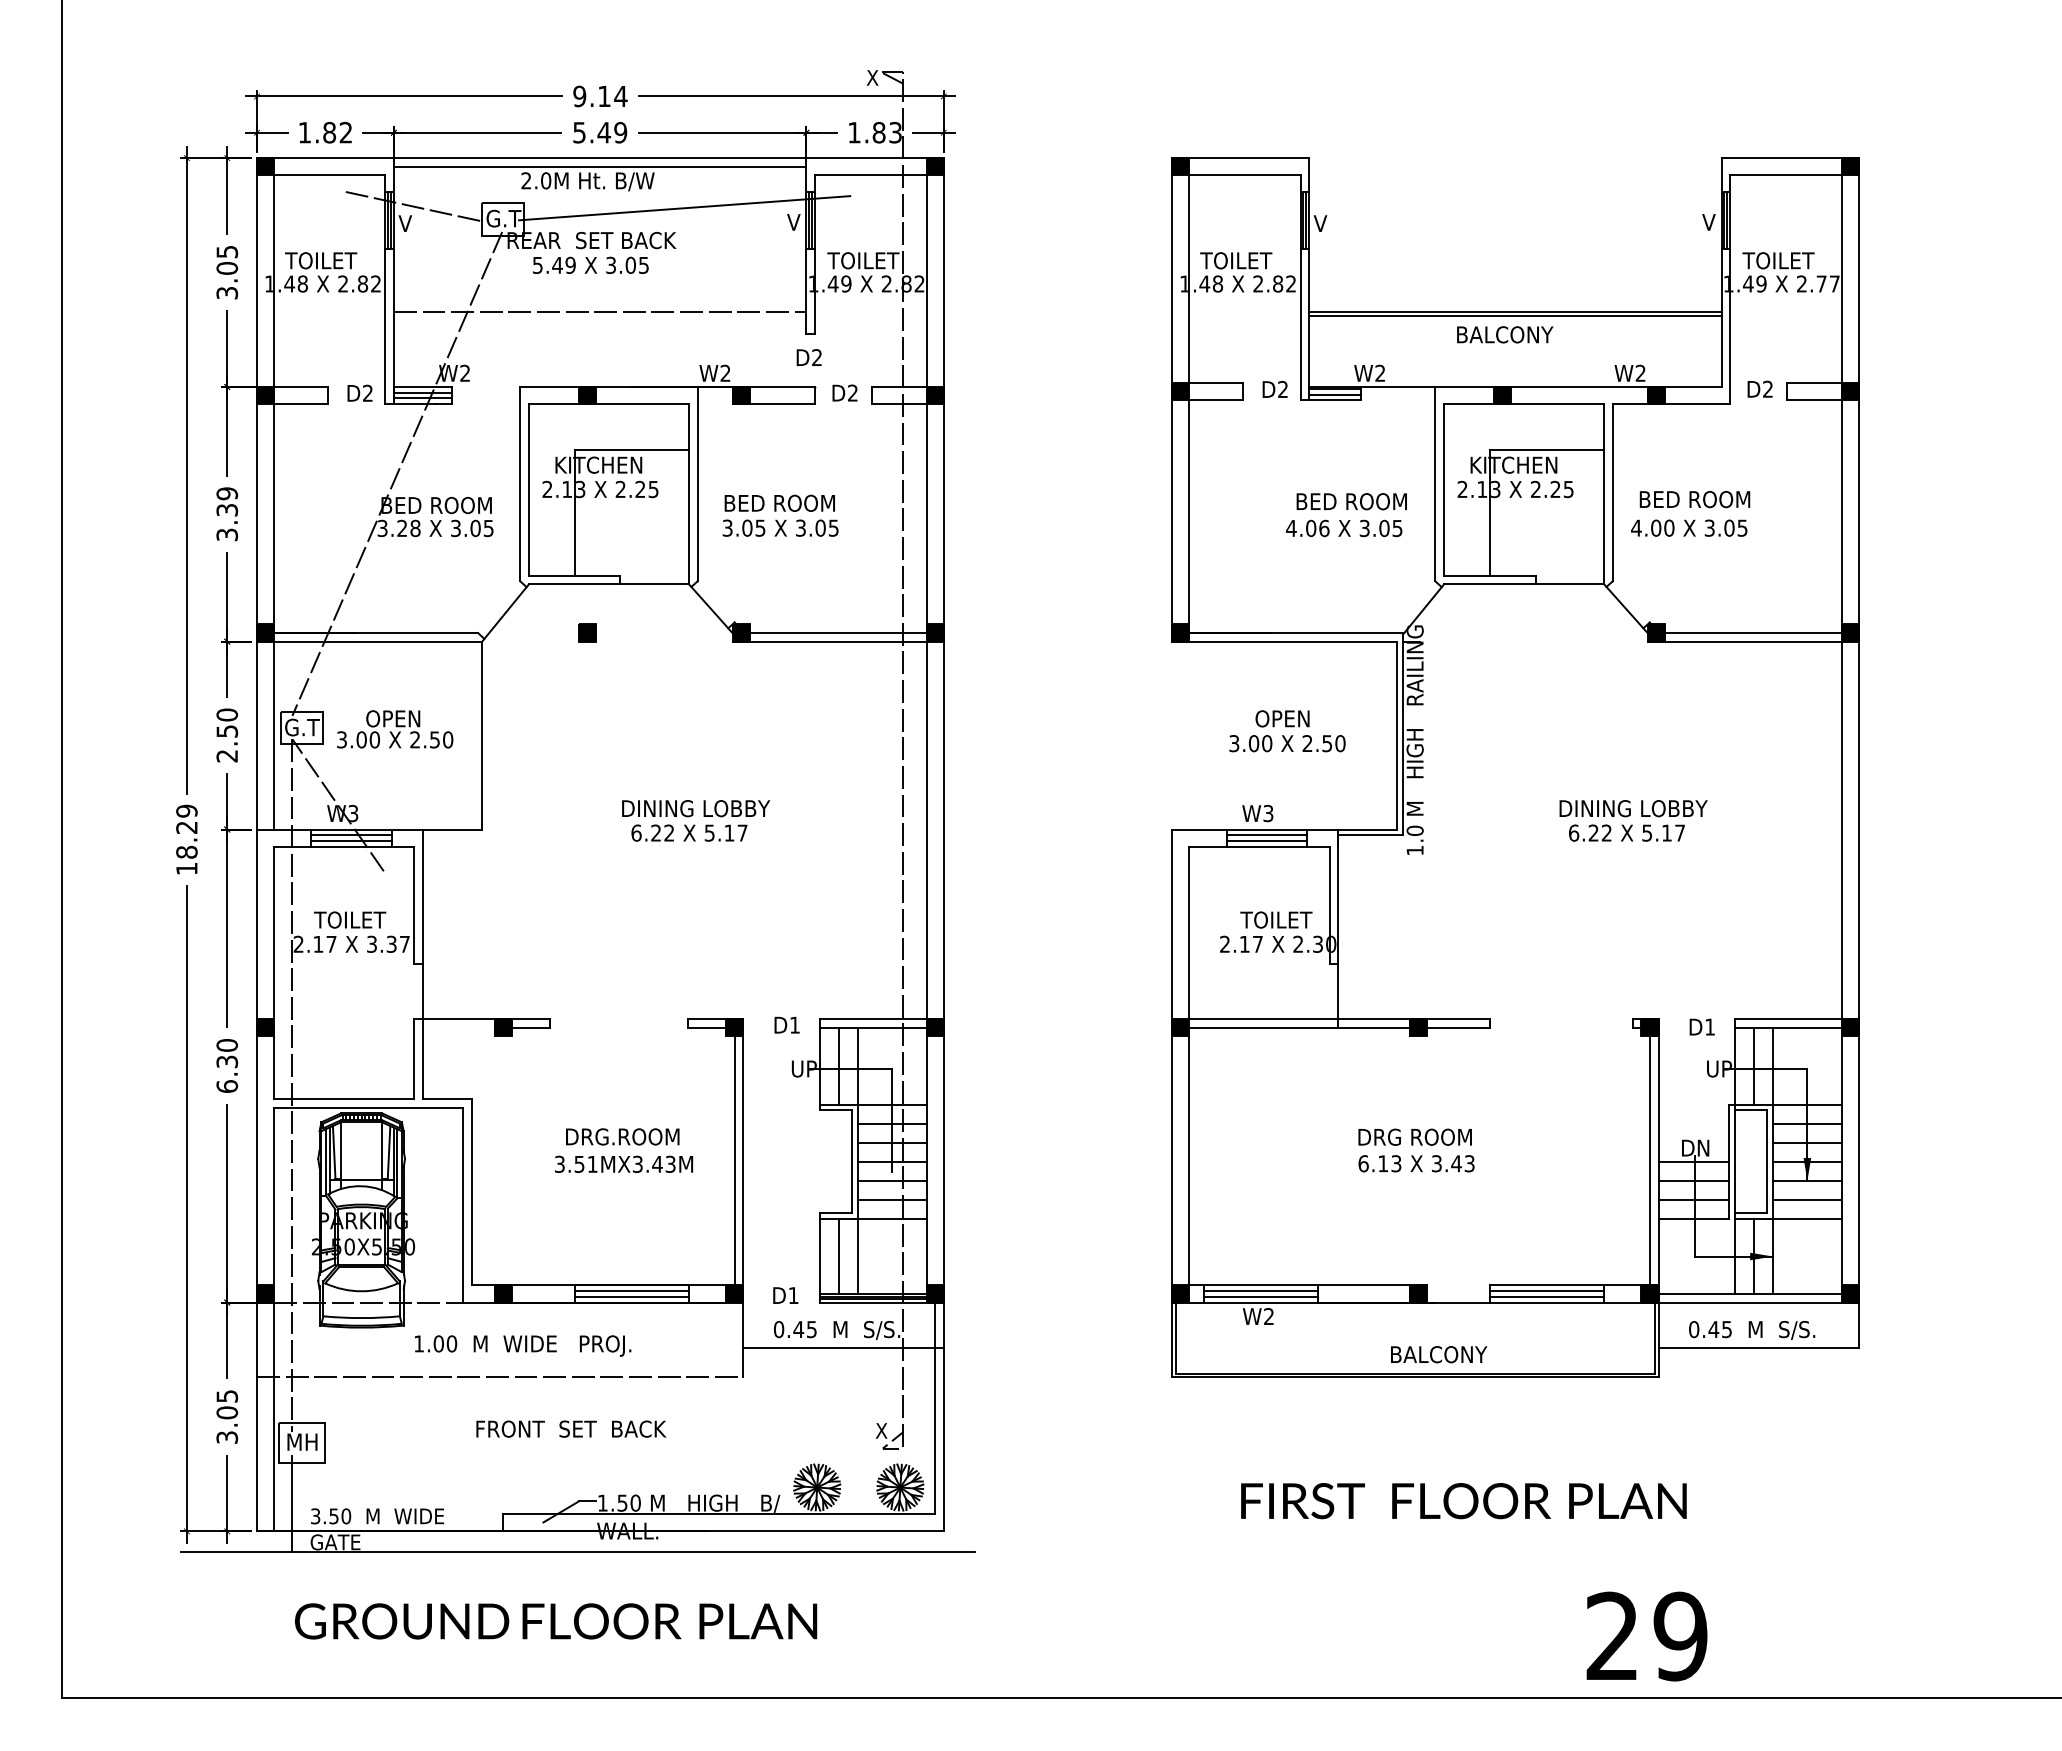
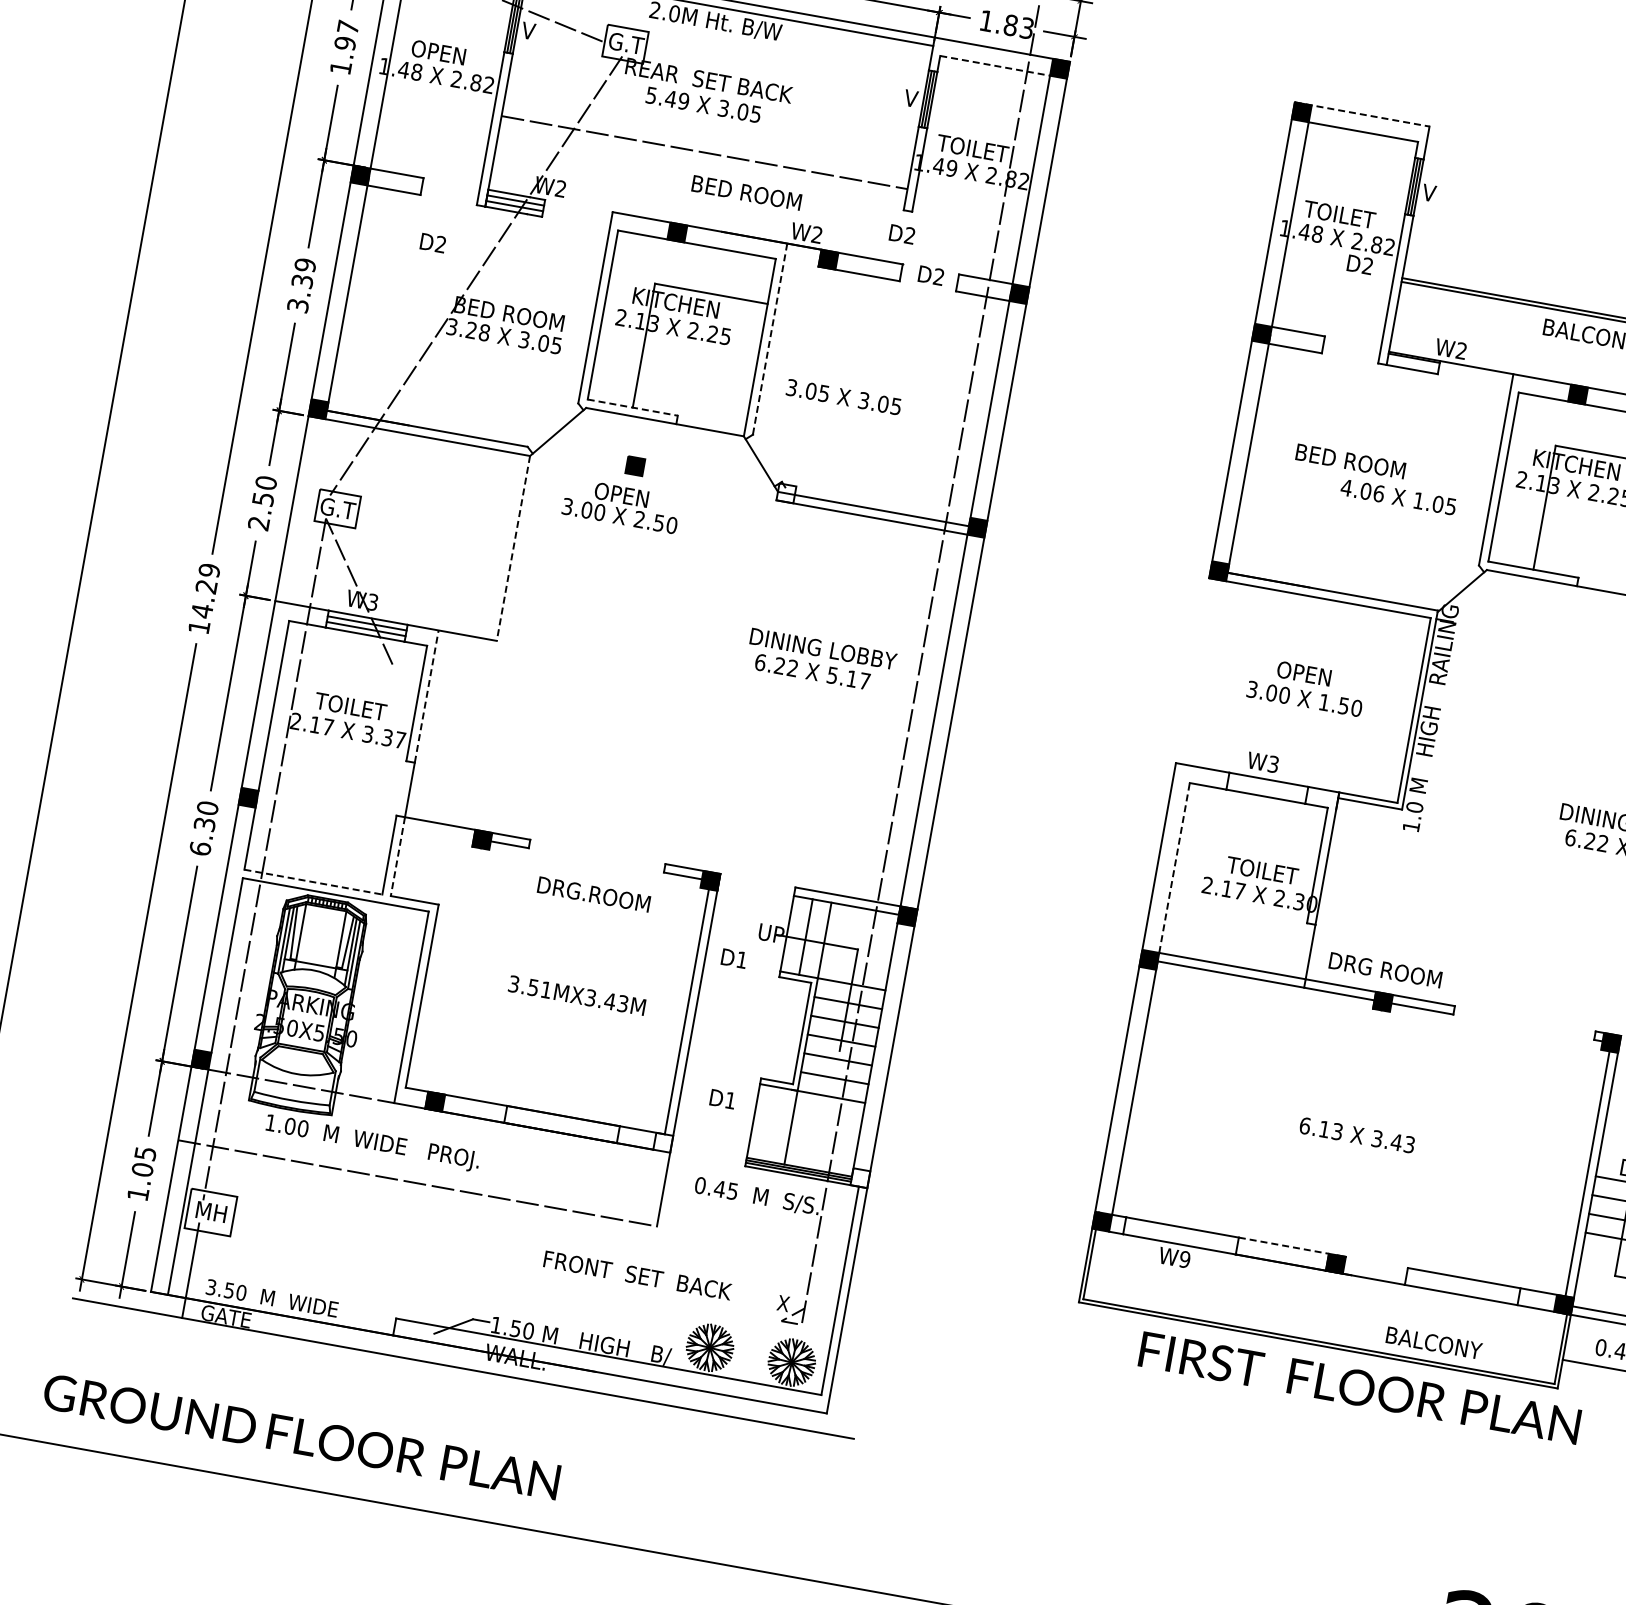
line: (1241, 158) -> (1362, 114), solid -> dashed
line: (870, 175) -> (994, 65), solid -> dashed
line: (684, 208) -> (805, 65), removed
text: (321, 260) -> (439, 52), TOILET -> OPEN
text: (227, 272) -> (344, 47), 3.05 -> 1.97
text: (1274, 389) -> (1359, 264), moved
text: (359, 392) -> (432, 242), moved
line: (1335, 394) -> (1413, 363), removed
line: (697, 484) -> (769, 339), solid -> dashed
text: (1351, 501) -> (1350, 461), moved
text: (779, 502) -> (746, 192), moved
text: (1364, 528) -> (1418, 500), 3.05 -> 1.05
line: (574, 575) -> (632, 407), solid -> dashed
fill: (740, 632) -> (785, 492), removed
text: (395, 729) -> (622, 505), moved
line: (274, 735) -> (309, 511), removed
line: (482, 735) -> (513, 548), solid -> dashed
text: (1307, 743) -> (1324, 702), 2.50 -> 1.50
text: (696, 820) -> (821, 660), moved
line: (1266, 835) -> (1267, 785), removed
line: (1266, 840) -> (1266, 790), removed
text: (186, 852) -> (201, 611), 18.29 -> 14.29
line: (423, 896) -> (427, 696), solid -> dashed
line: (1189, 932) -> (1174, 867), solid -> dashed
text: (786, 1024) -> (733, 957), moved
line: (423, 1059) -> (398, 856), solid -> dashed
line: (344, 1099) -> (313, 882), solid -> dashed
text: (622, 1136) -> (593, 894), moved
text: (1414, 1136) -> (1385, 969), moved
line: (838, 1256) -> (771, 1124), removed
line: (1363, 1285) -> (1283, 1245), solid -> dashed
line: (631, 1291) -> (561, 1122), removed
line: (1260, 1291) -> (1181, 1233), removed
line: (1546, 1291) -> (1462, 1284), removed
fill: (734, 1293) -> (662, 1142), removed
fill: (934, 1293) -> (859, 1177), removed
text: (785, 1295) -> (722, 1099), moved
line: (631, 1296) -> (561, 1126), removed
line: (1260, 1296) -> (1180, 1238), removed
line: (1546, 1296) -> (1461, 1288), removed
text: (1268, 1316) -> (1184, 1259), W2 -> W9
text: (522, 1345) -> (372, 1142), moved
line: (843, 1348) -> (760, 1215), removed
text: (1439, 1354) -> (1434, 1343), moved
text: (571, 1428) -> (638, 1274), moved
text: (227, 1437) -> (138, 1194), 3.05 -> 1.05
text: (1463, 1501) -> (1359, 1388), moved
text: (556, 1621) -> (302, 1436), moved

